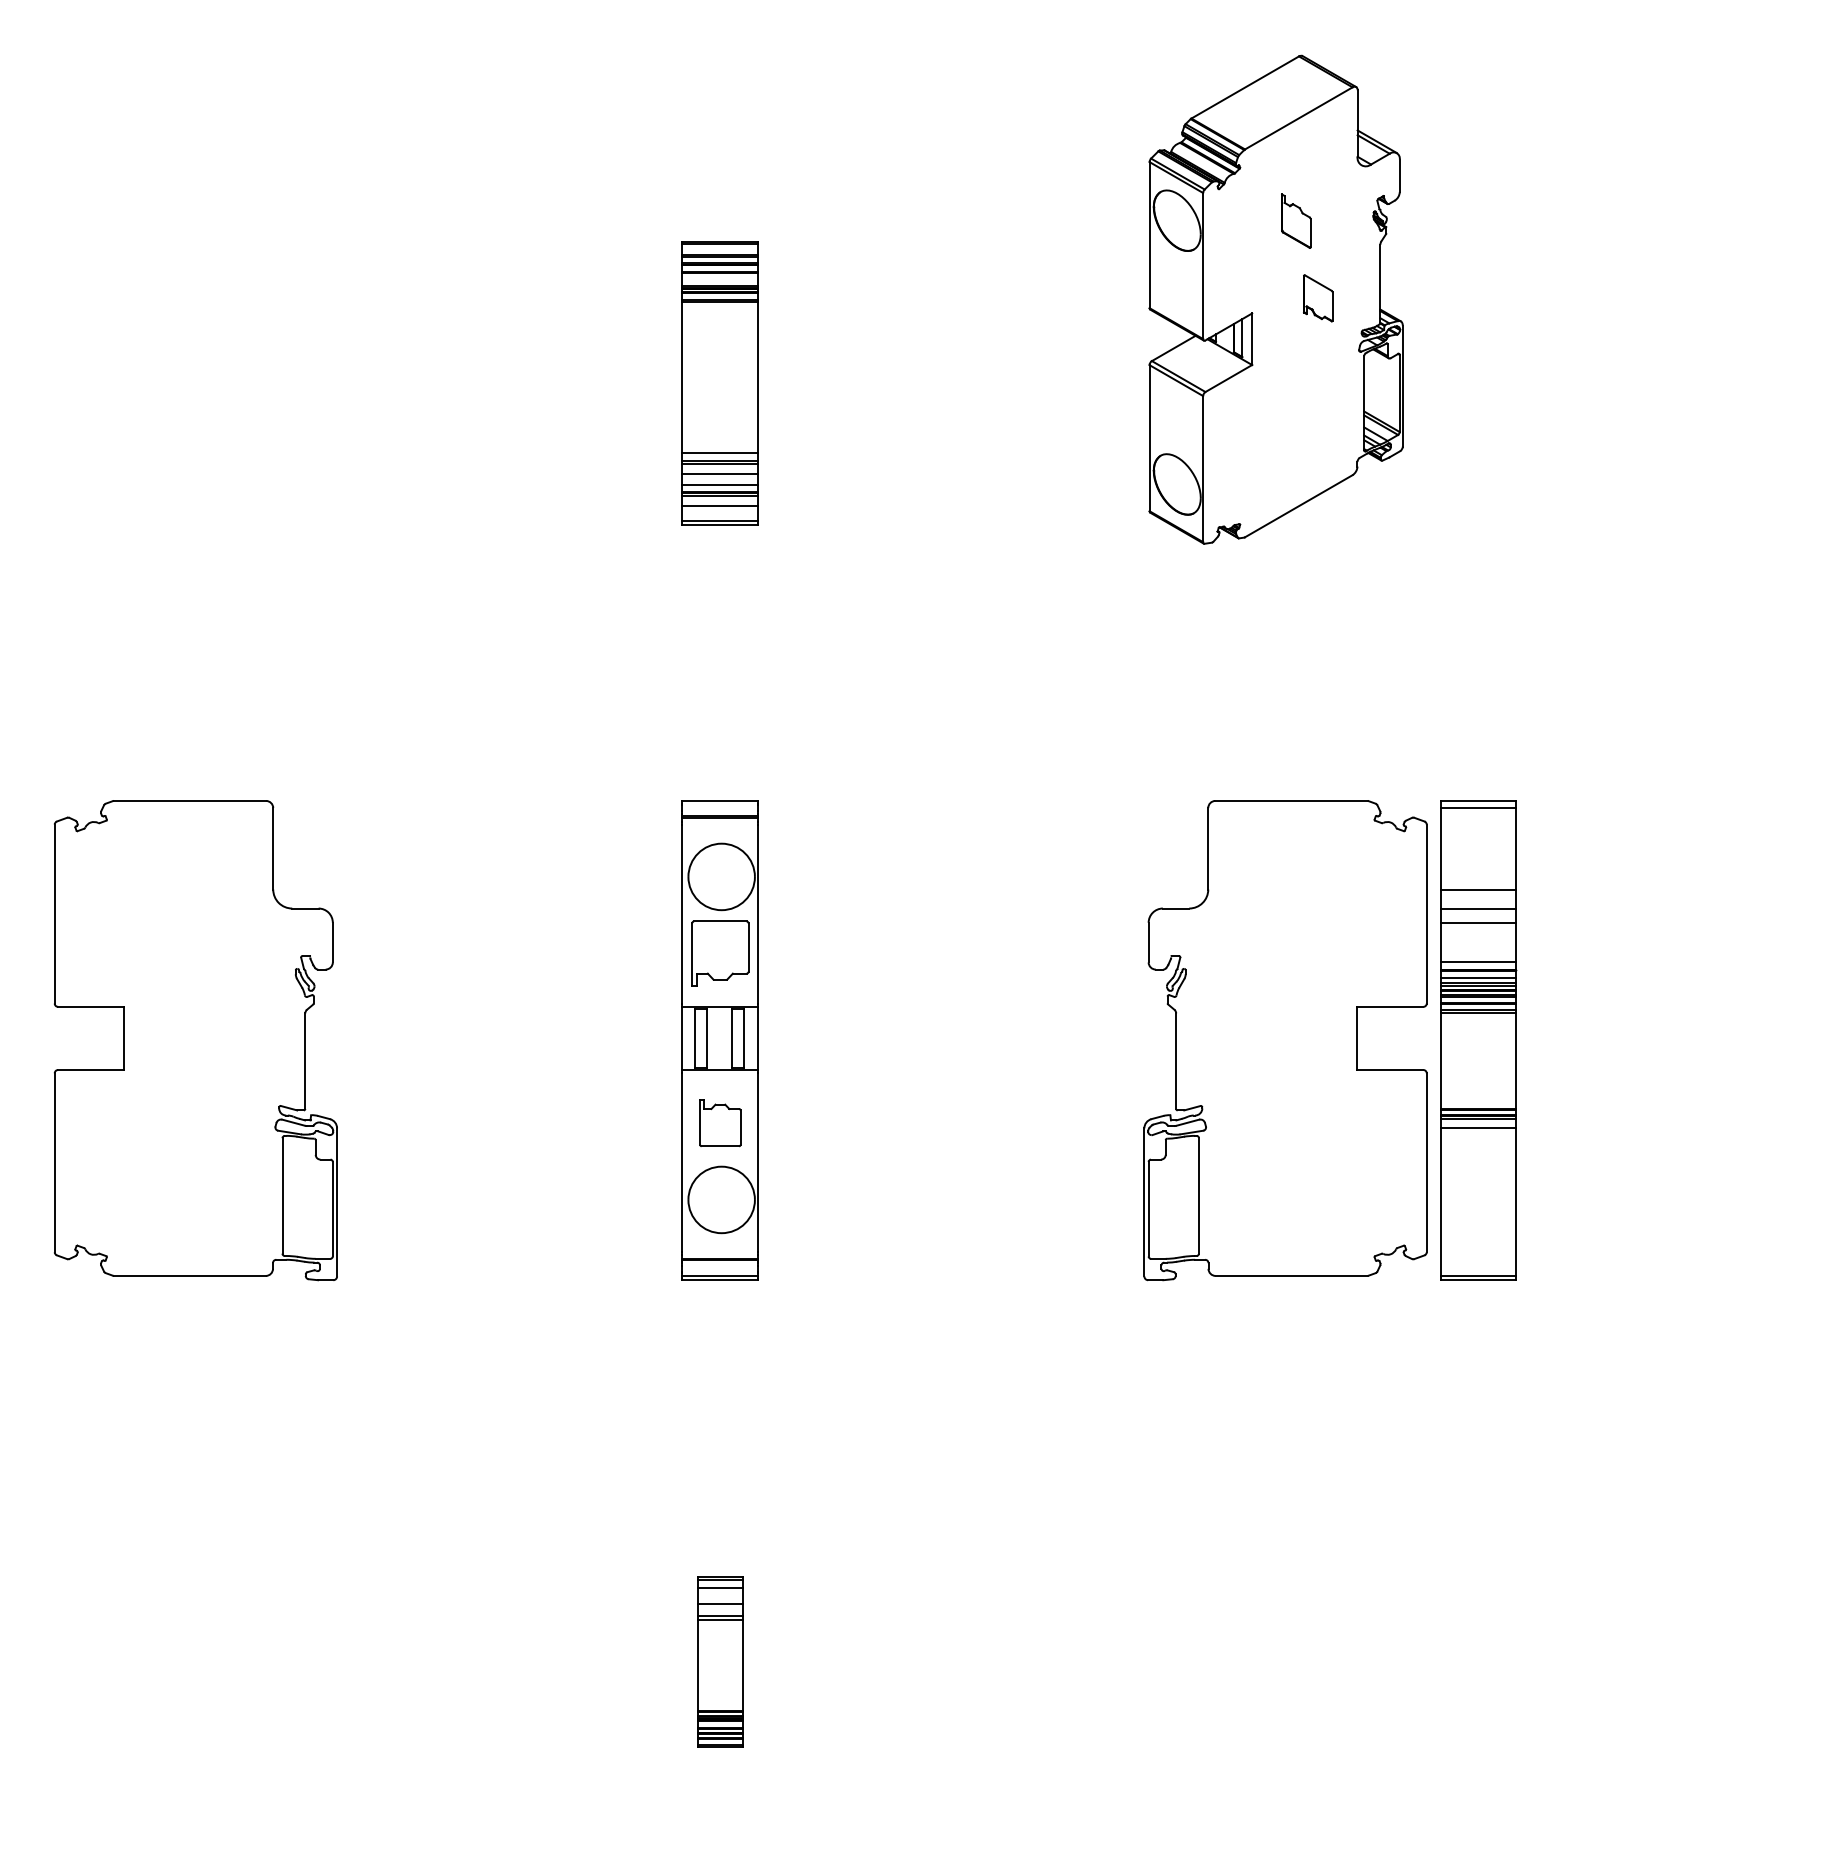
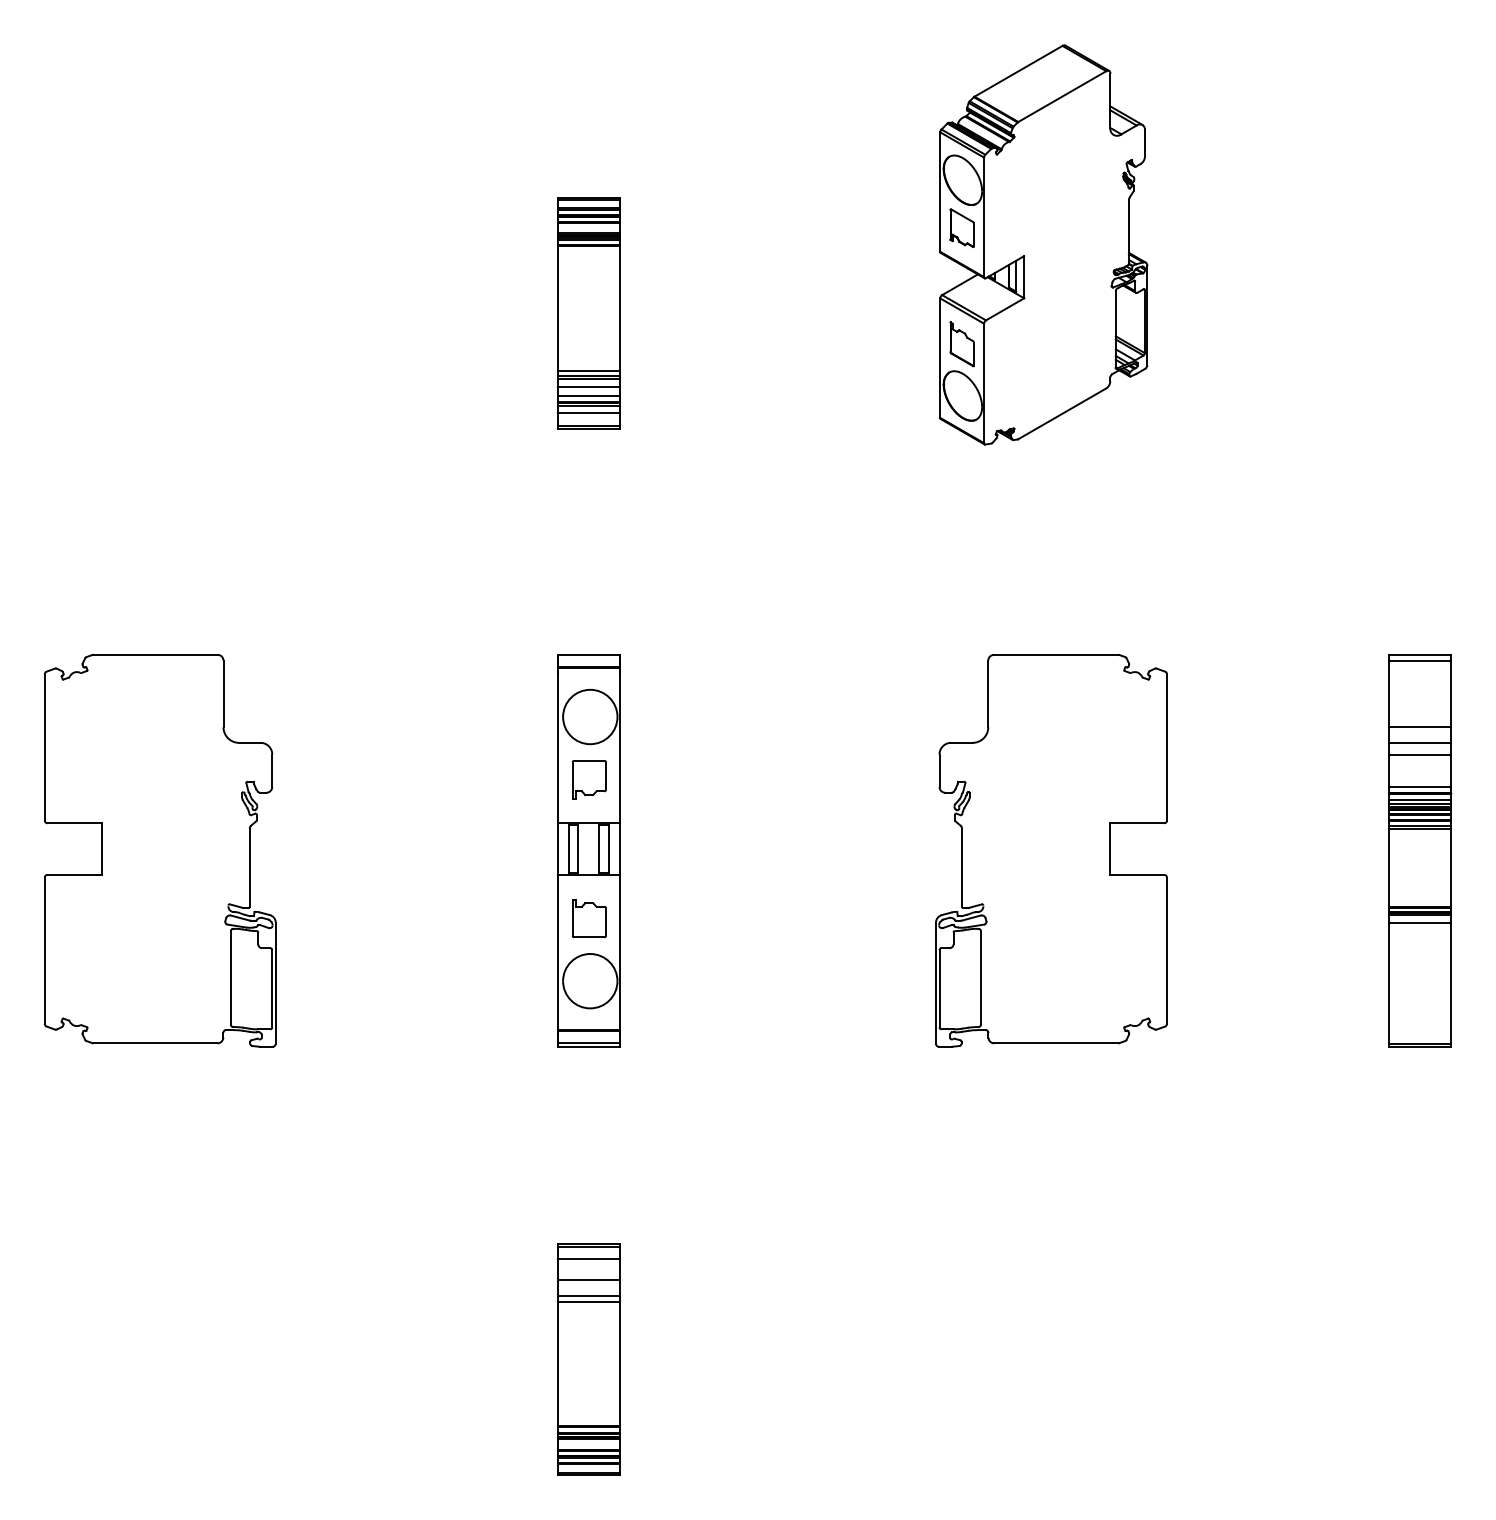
part: (1296, 220) -> (962, 343), moved
part: (1318, 298) -> (962, 228), moved
part: (720, 953) -> (589, 779), size x0.71
part: (1478, 1040) -> (1420, 850), moved
part: (719, 1661) -> (588, 1358), size x1.67

